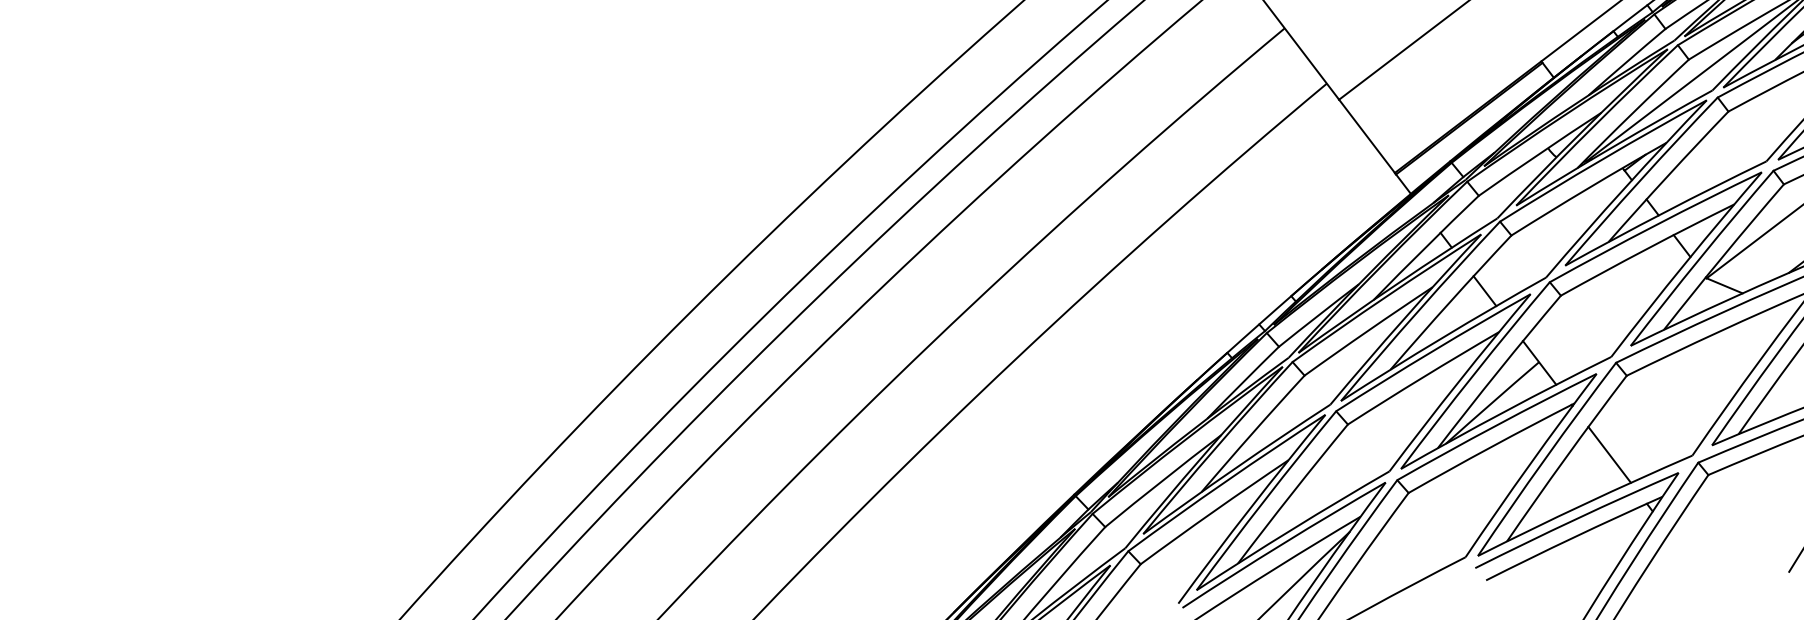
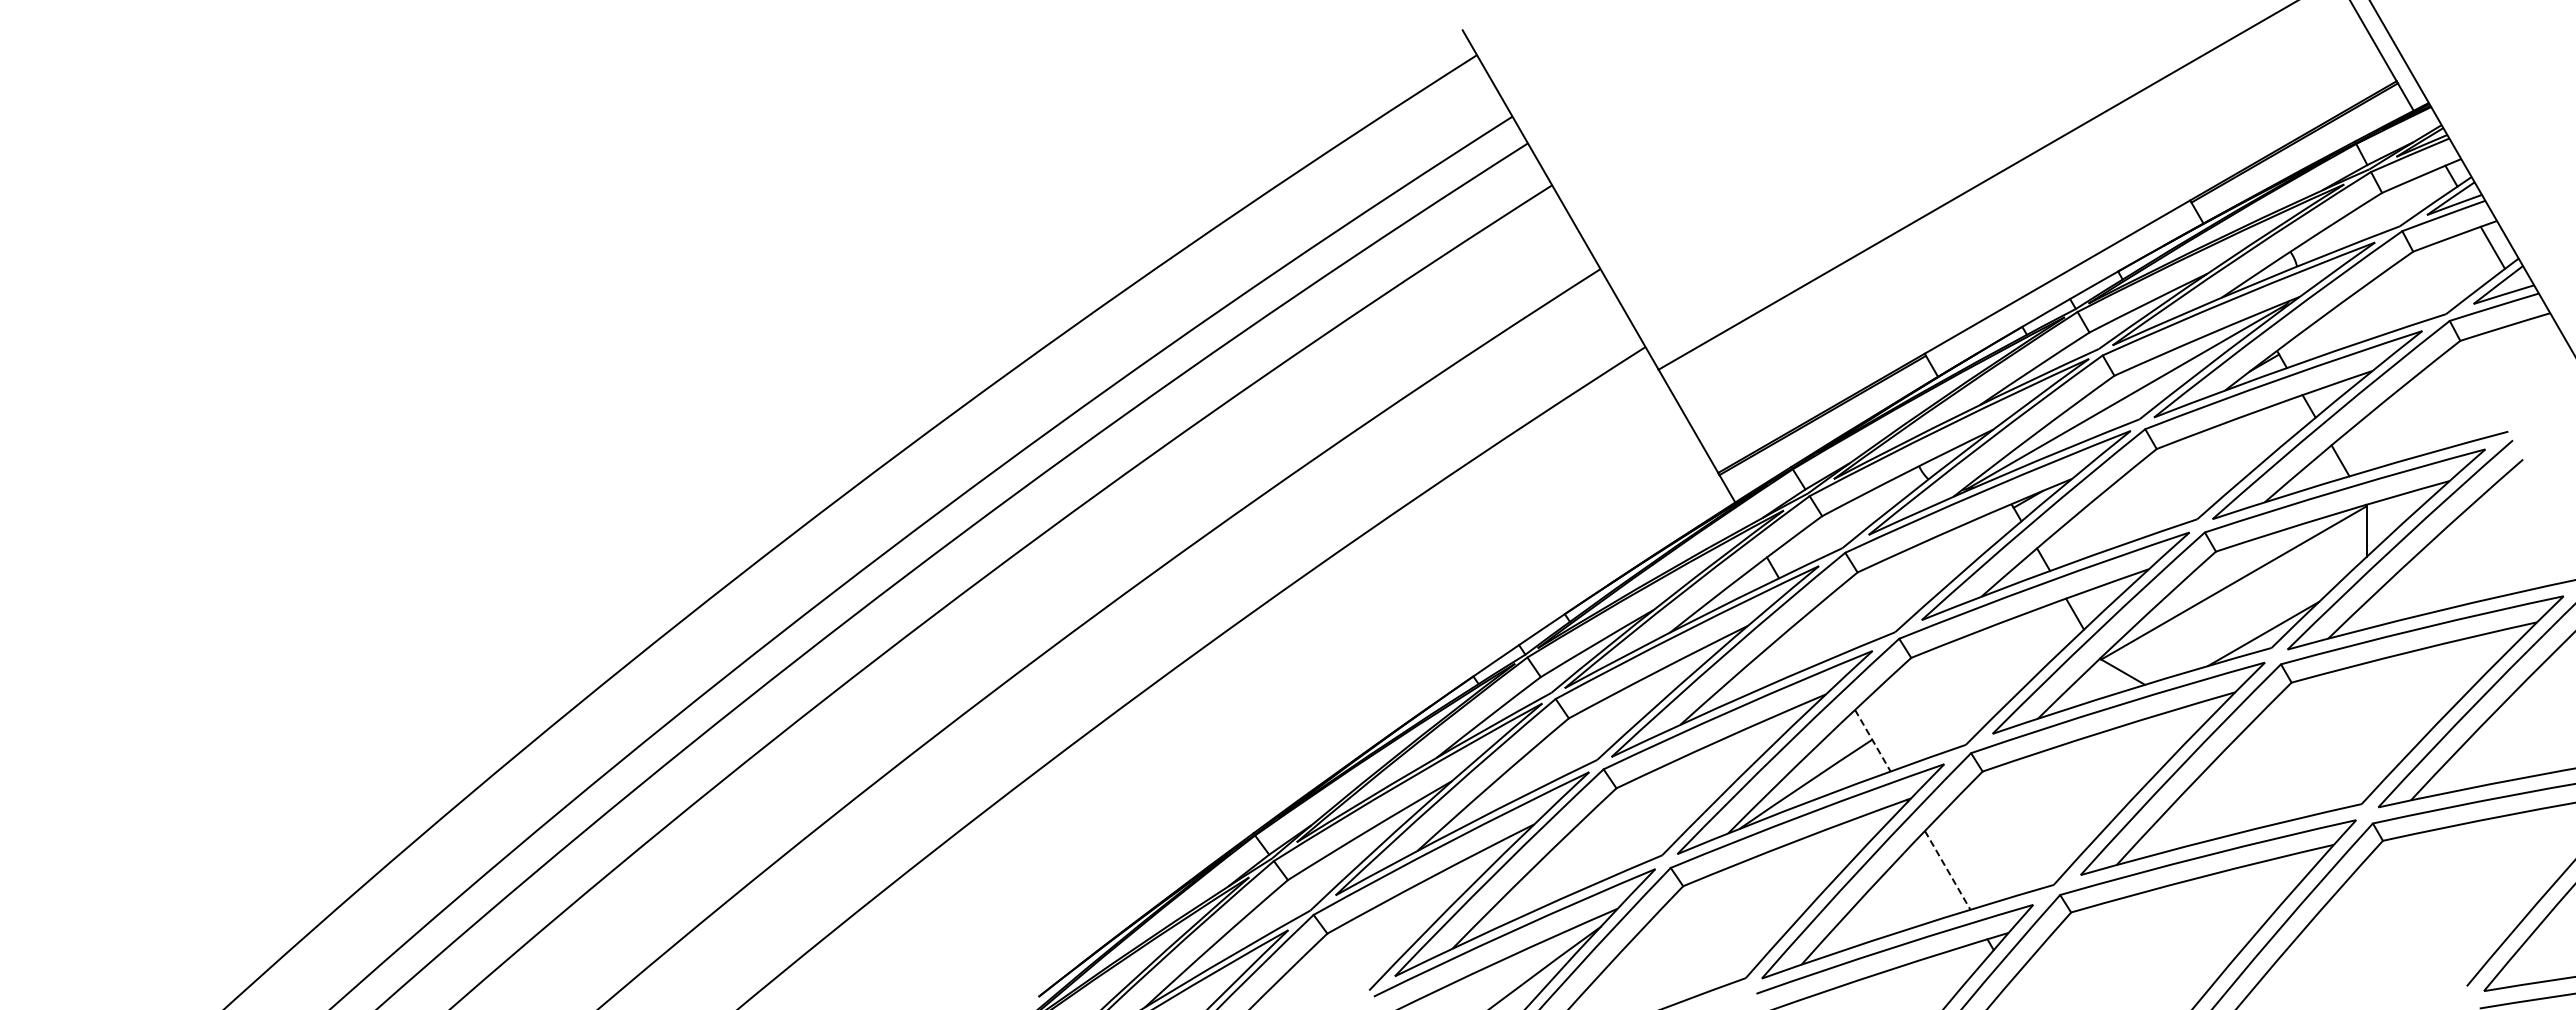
line: (1484, 291) -> (1814, 639), removed
line: (1539, 362) -> (1872, 740), solid -> dashed
line: (1609, 454) -> (1947, 870), solid -> dashed

